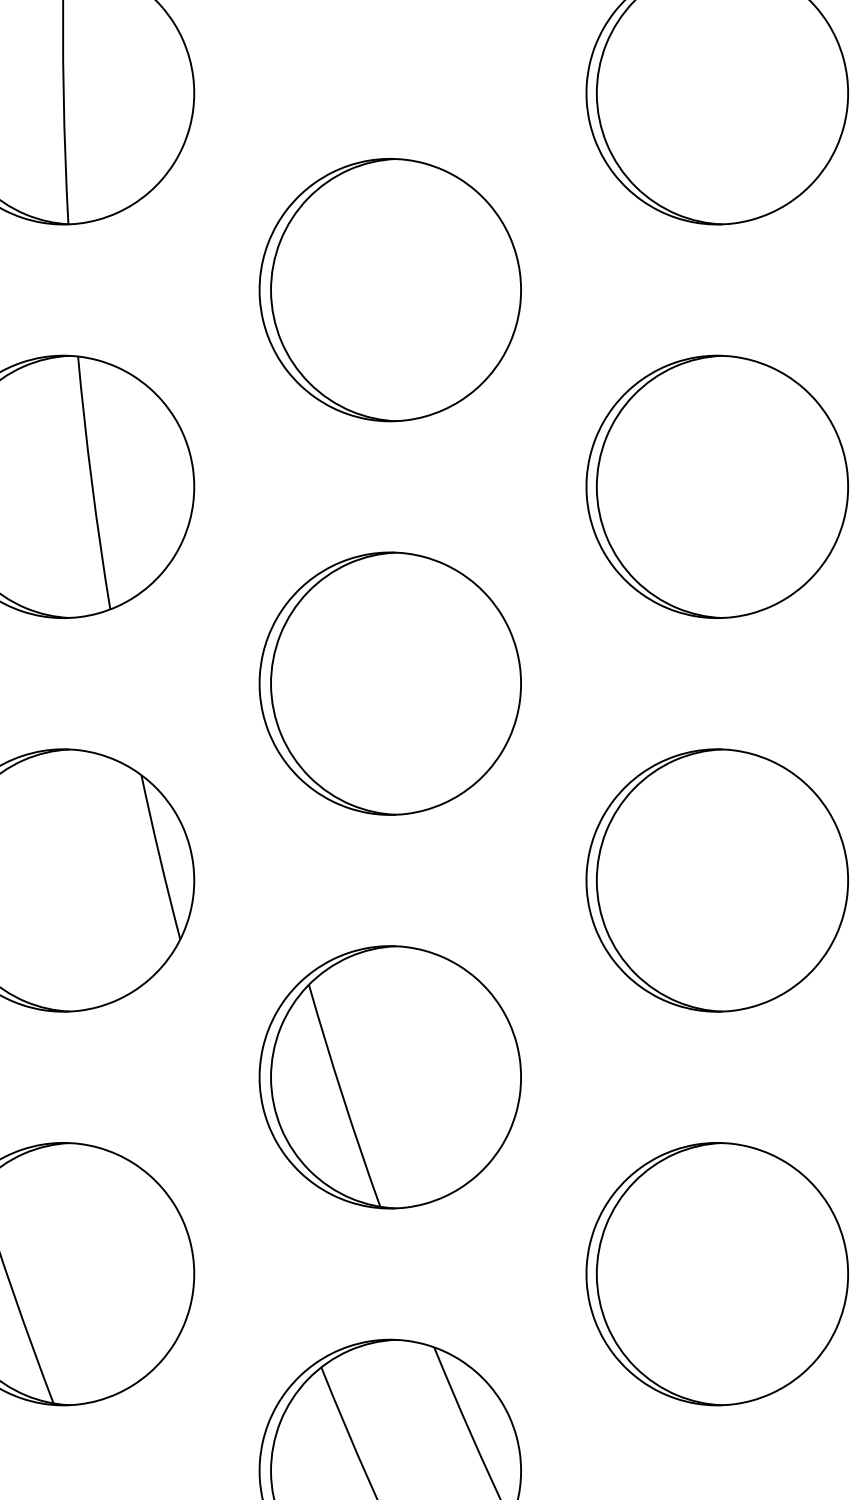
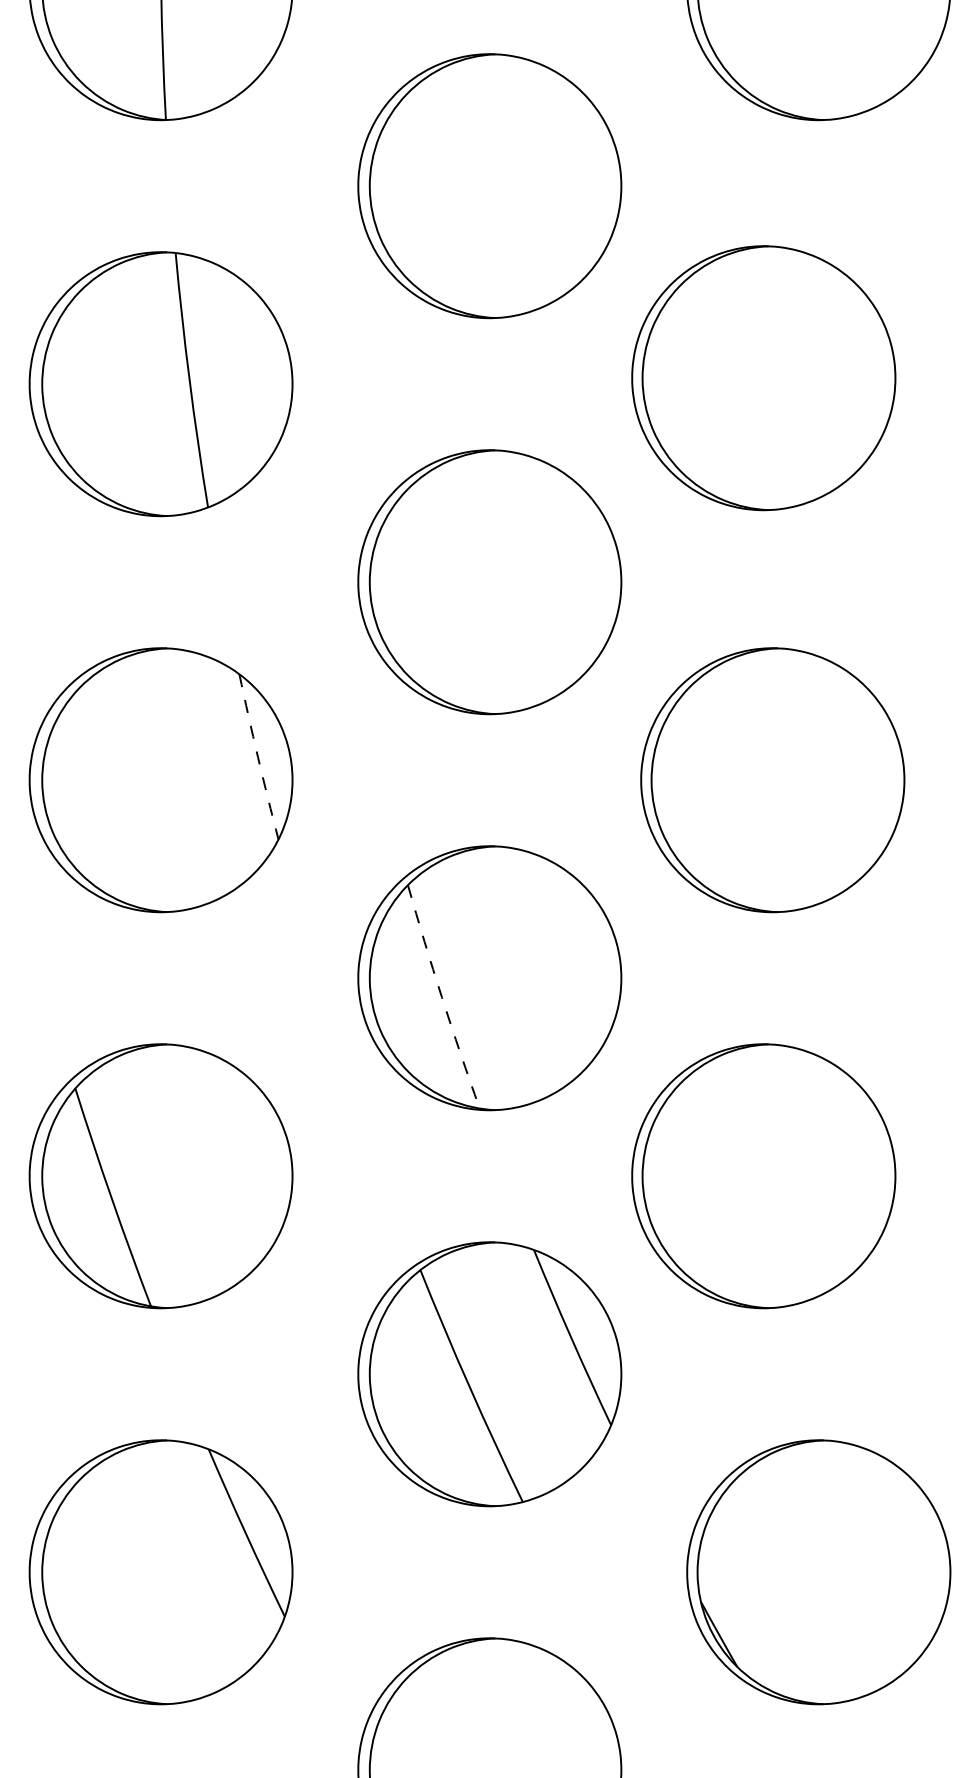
part: (717, 487) -> (763, 378), moved
arc: (159, 857) -> (257, 757), solid -> dashed
part: (717, 880) -> (772, 780), moved
arc: (342, 1096) -> (441, 997), solid -> dashed
part: (717, 1274) -> (763, 1176), moved

